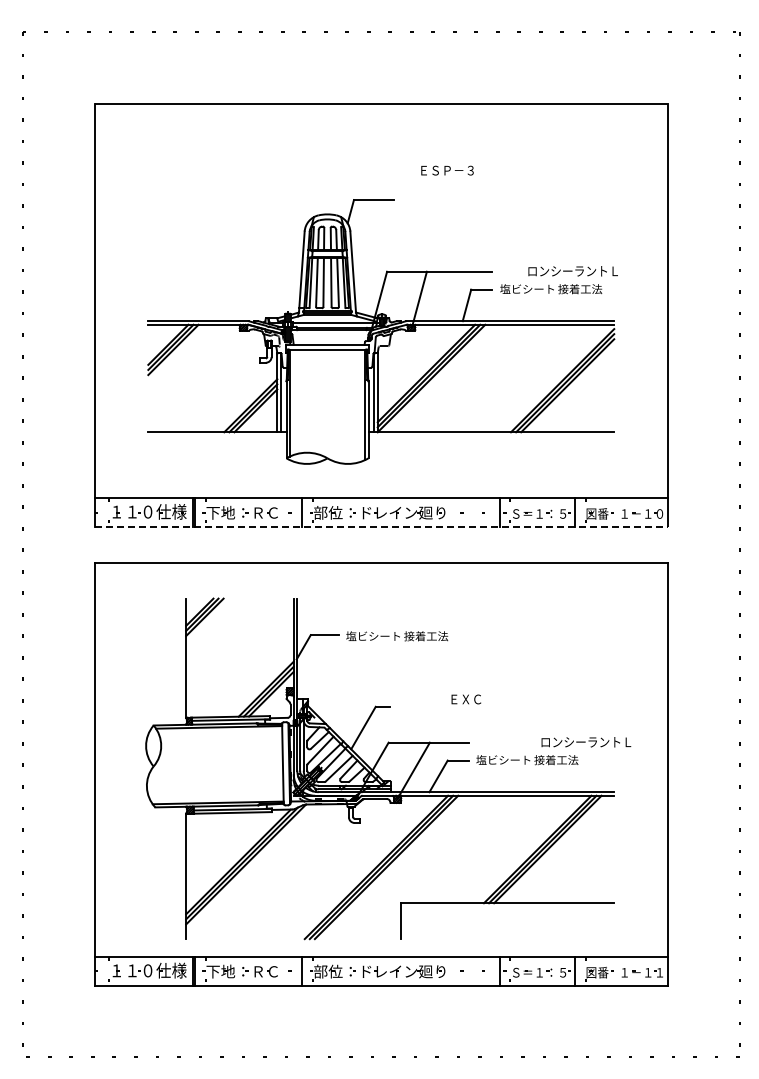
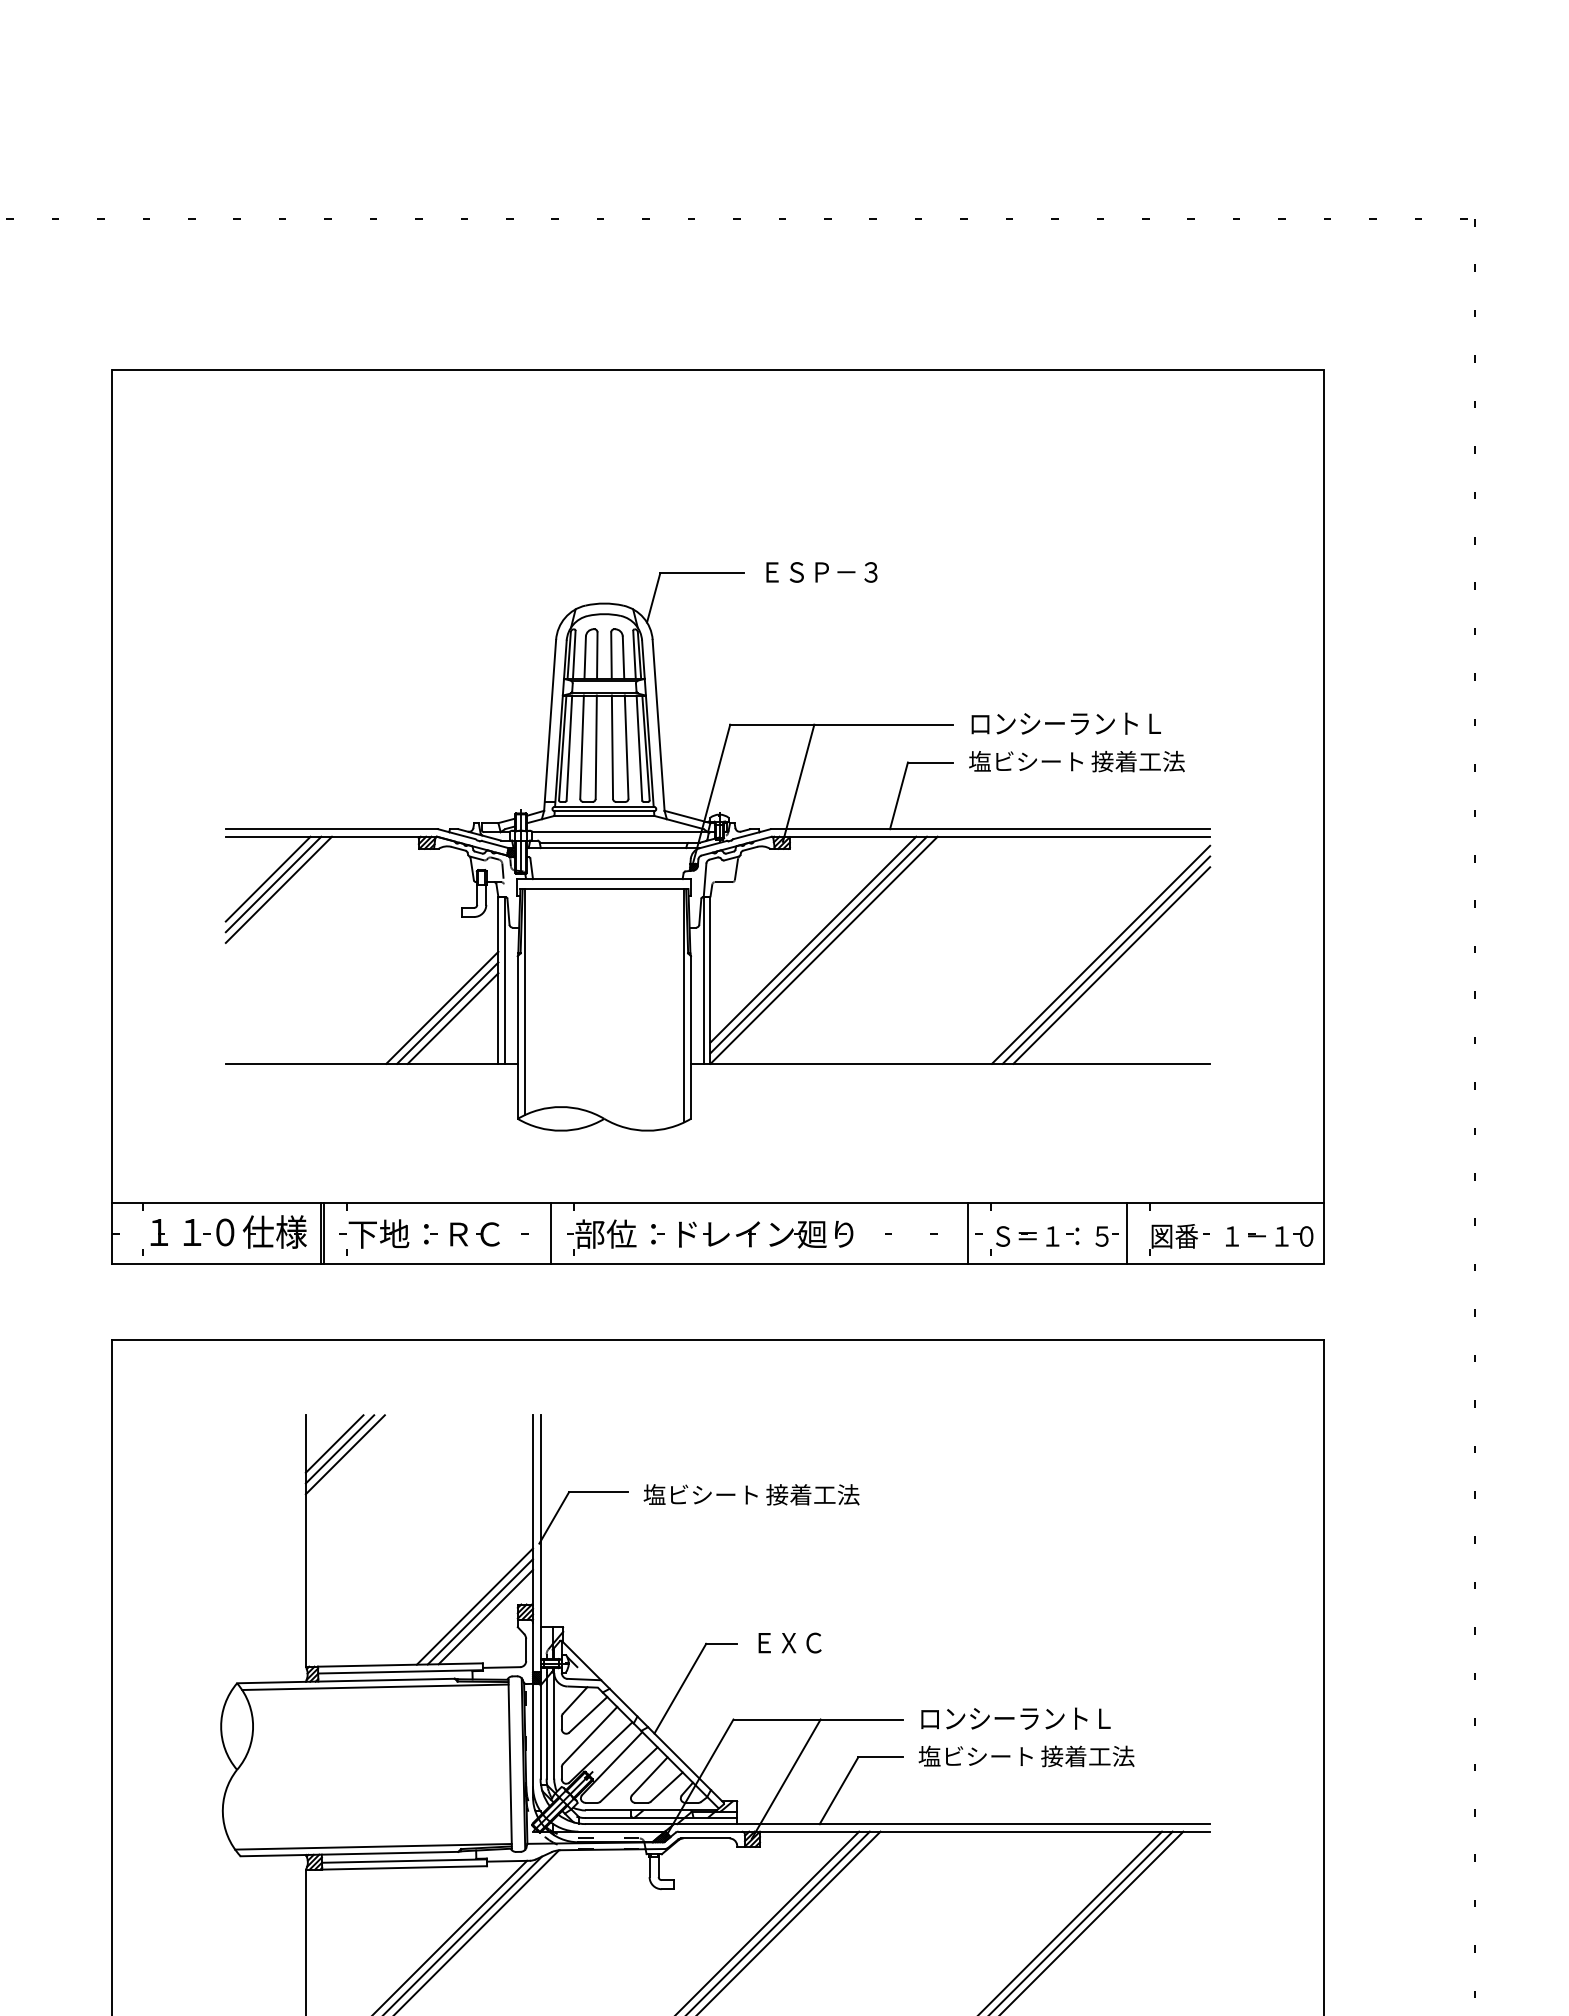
text: (447, 170) -> (821, 572), moved
text: (572, 271) -> (1064, 724), moved
line: (381, 526) -> (718, 1262), dashed -> solid
text: (466, 699) -> (790, 1643), moved
text: (586, 742) -> (1016, 1719), moved

